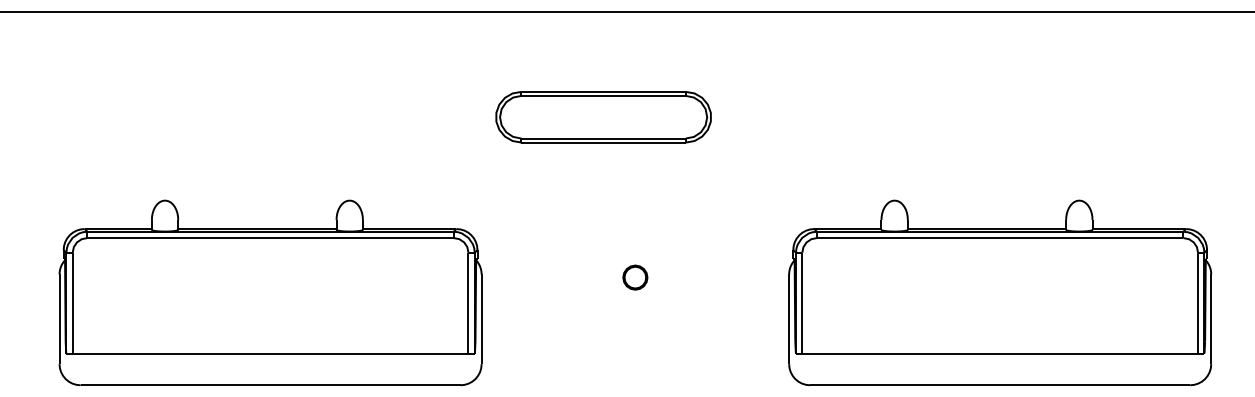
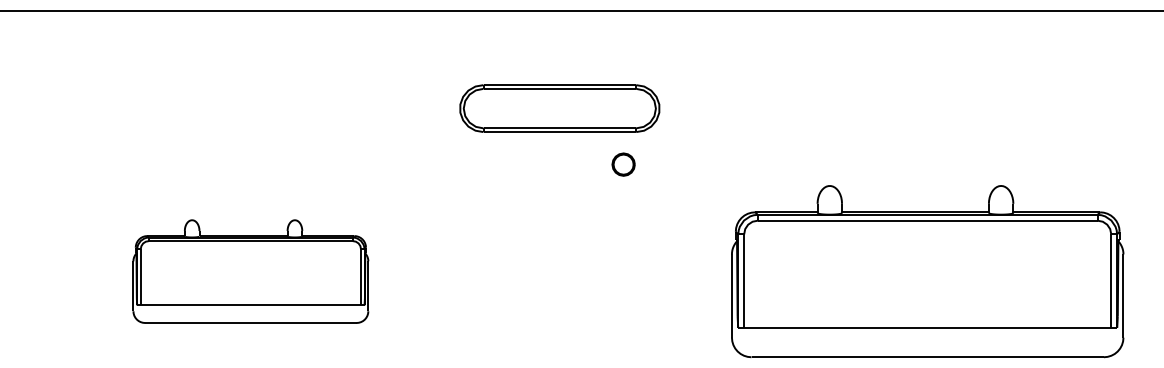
part: (635, 277) -> (623, 164), moved
part: (270, 292) -> (250, 271), size x0.6

